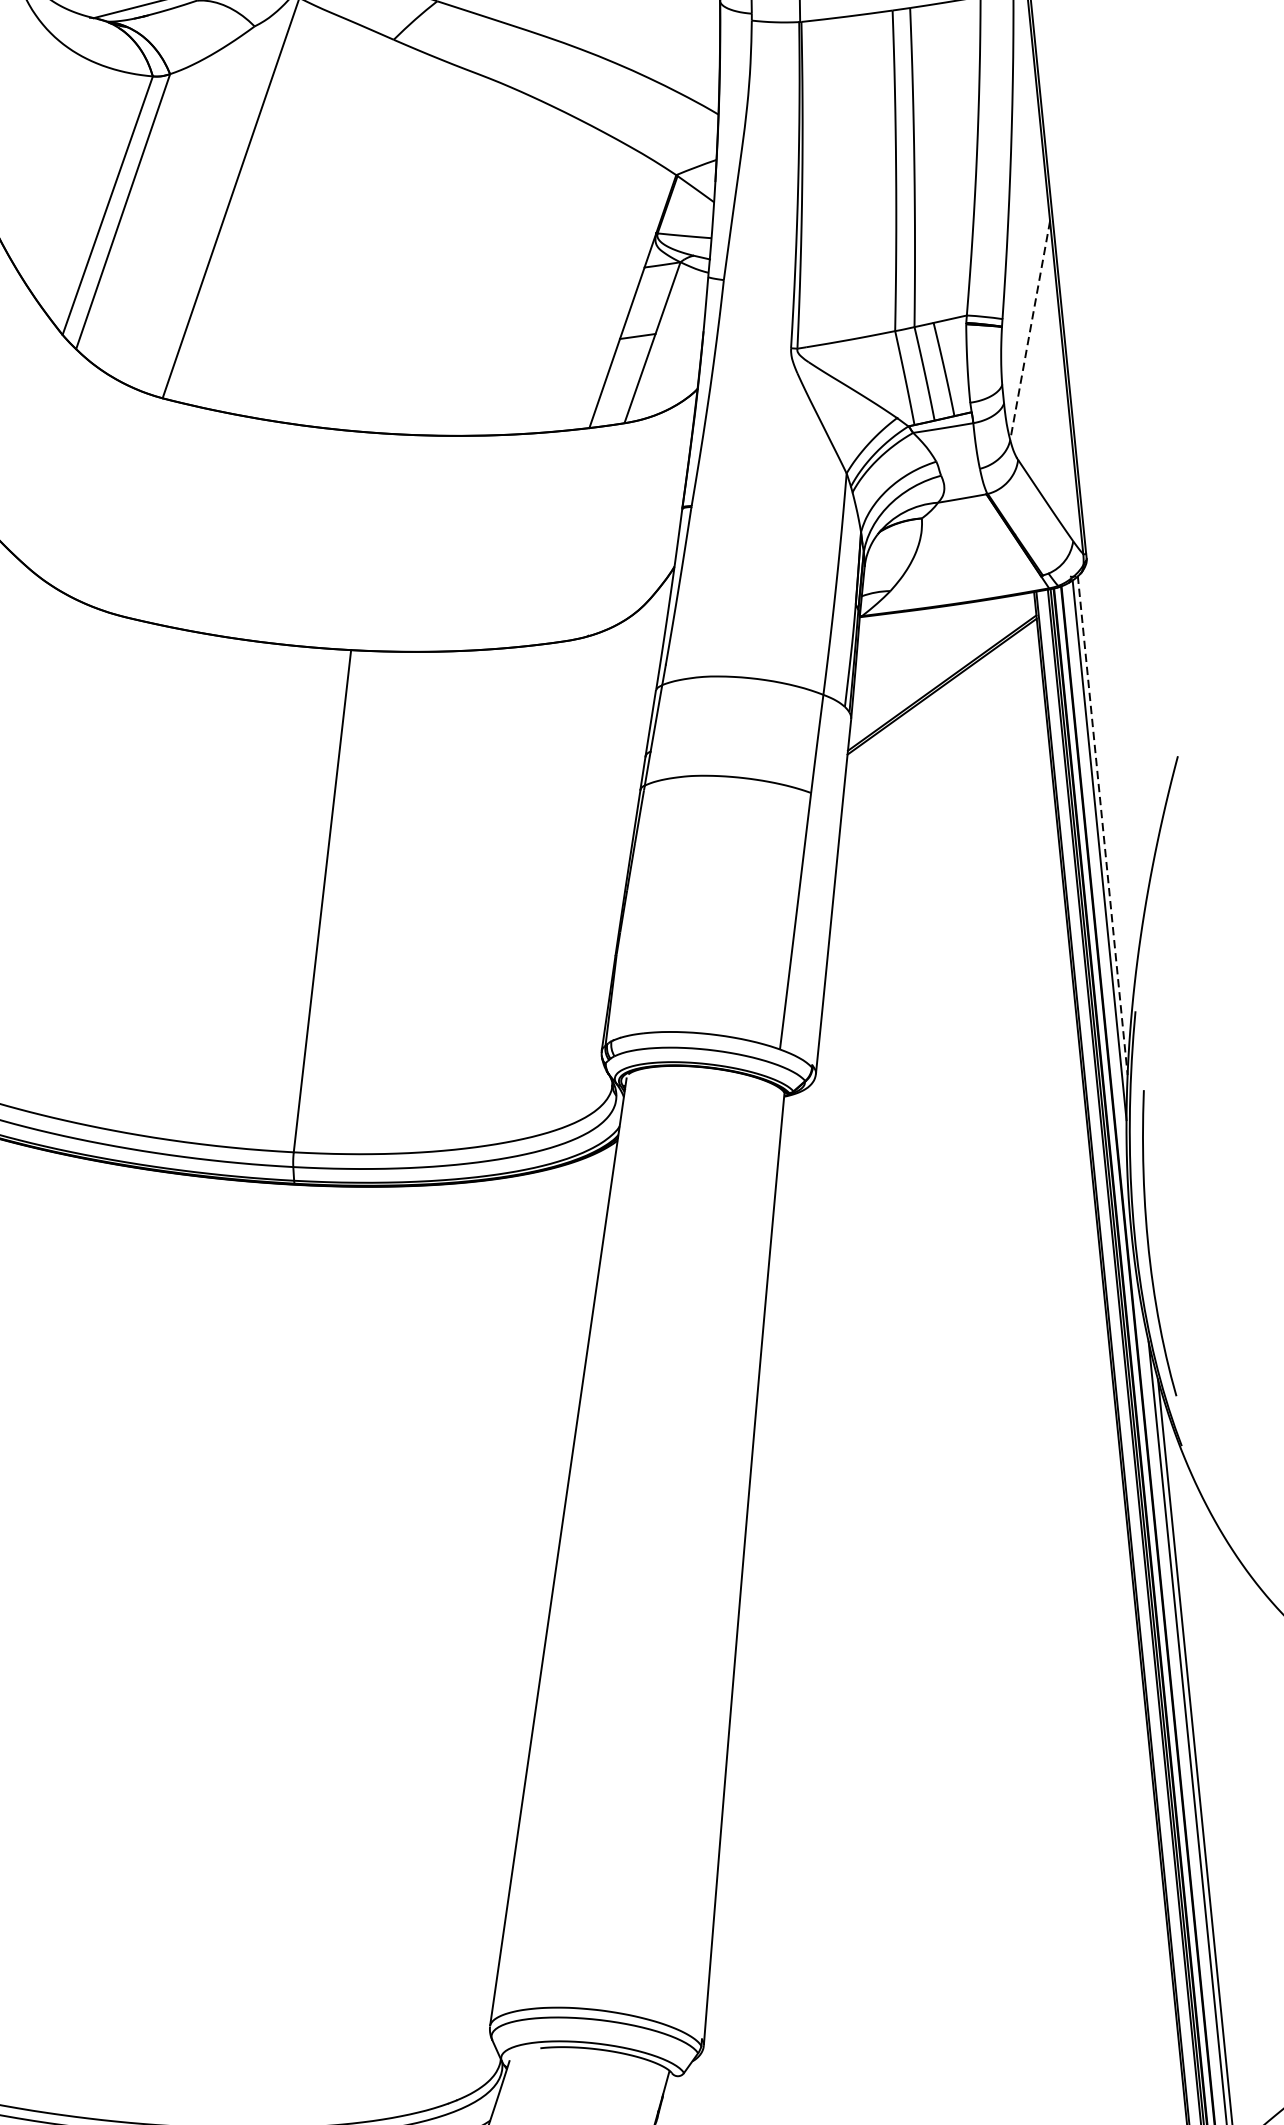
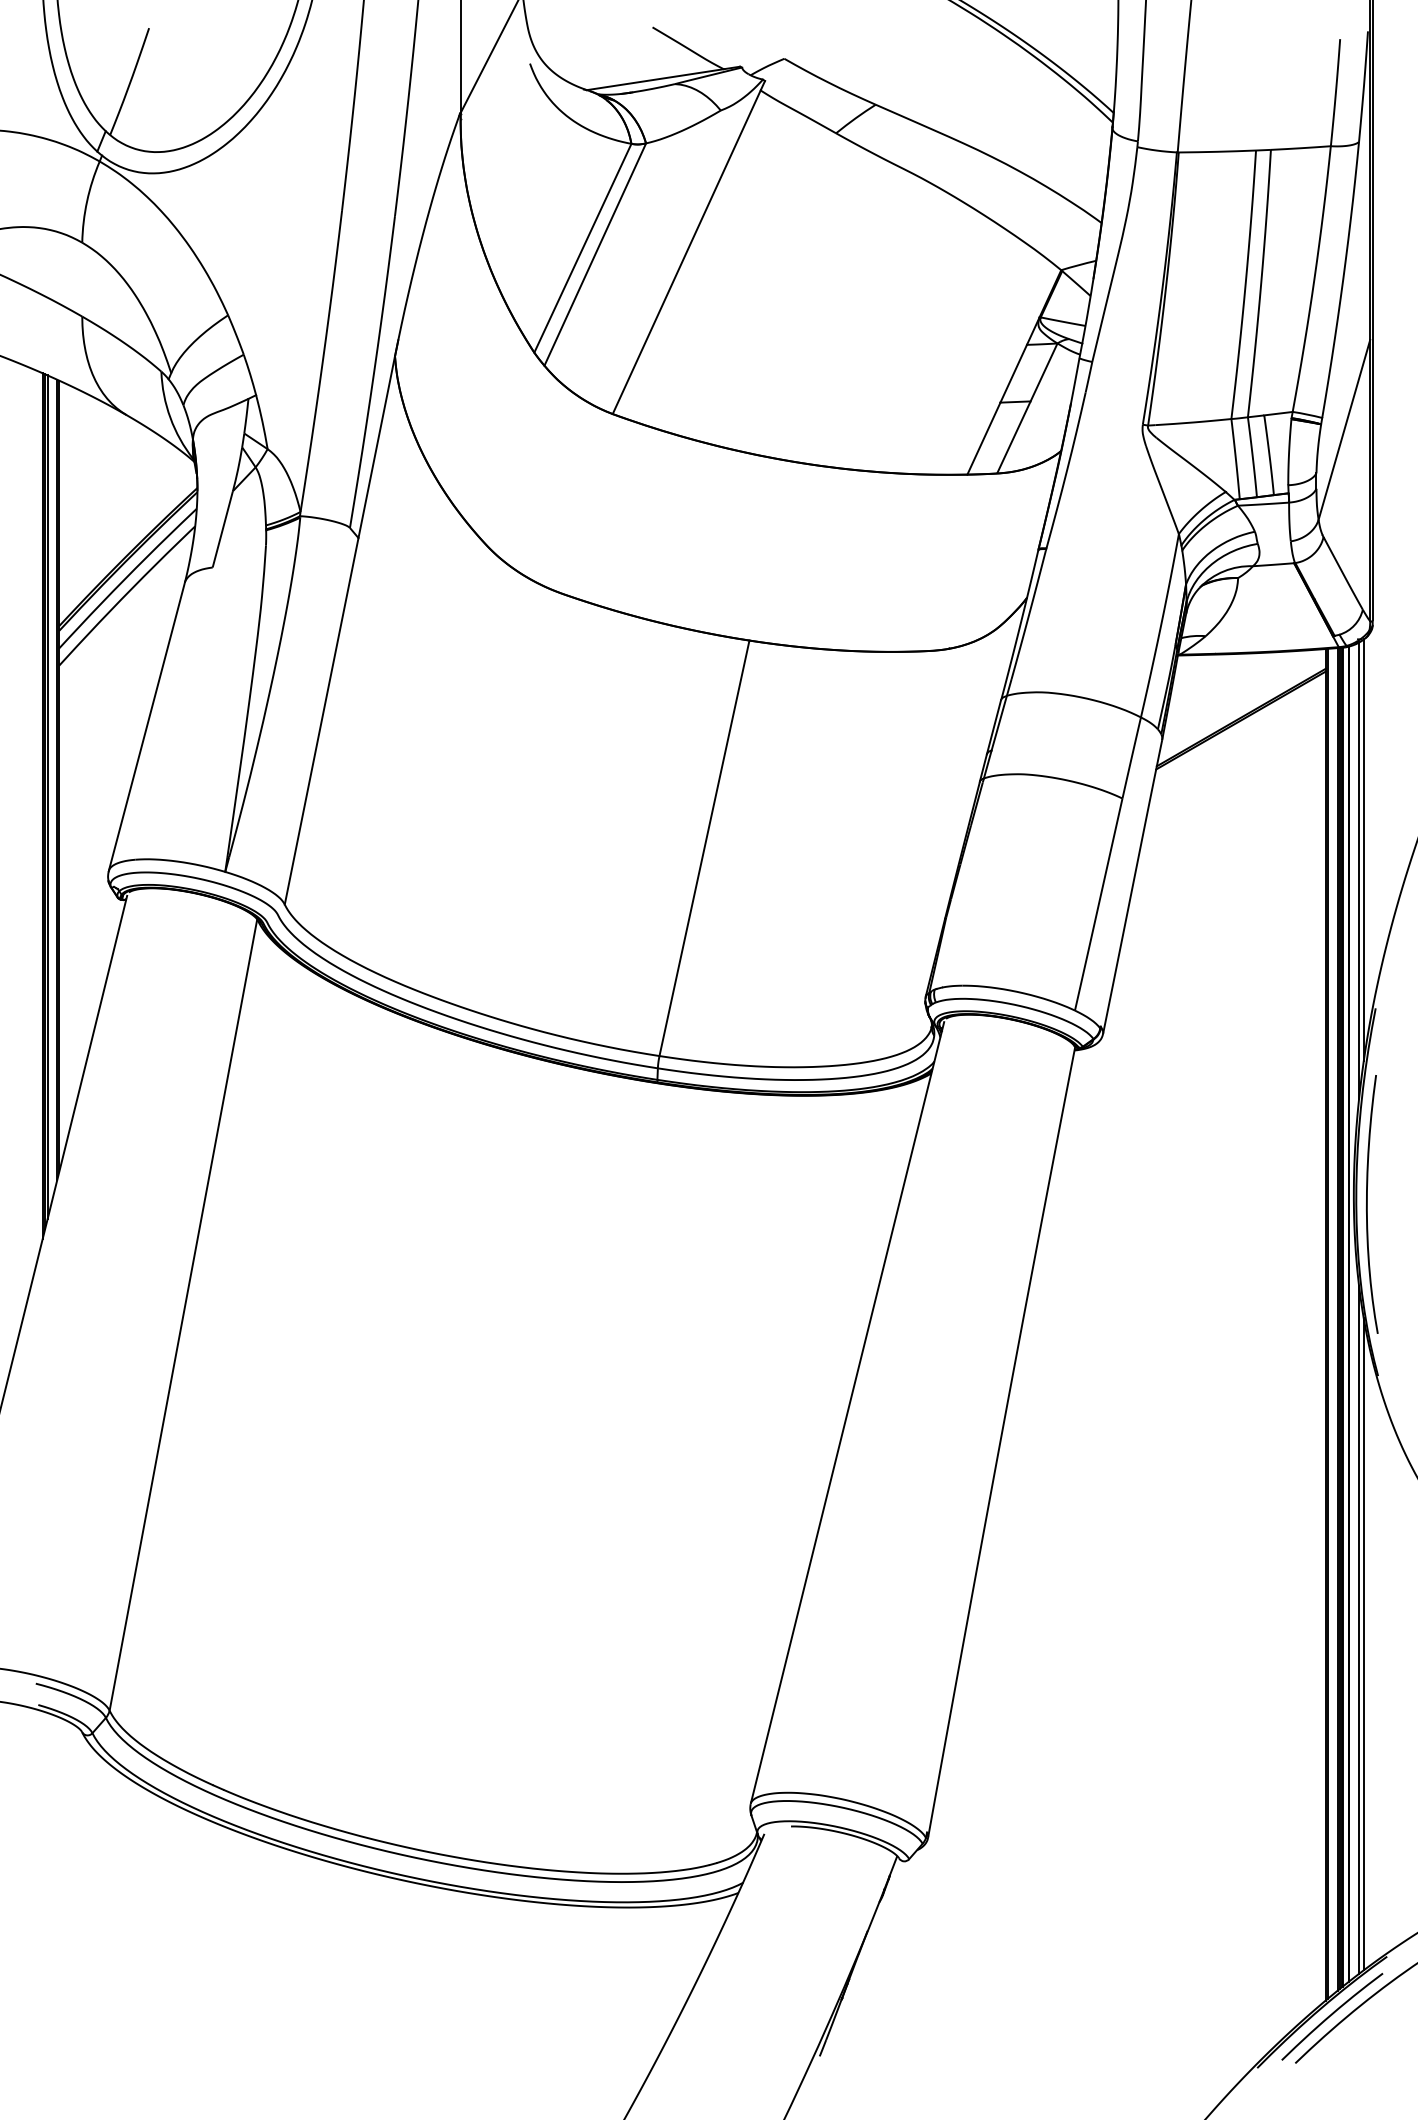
line: (1030, 330) -> (1344, 429), dashed -> solid
line: (1102, 826) -> (1363, 850), dashed -> solid

